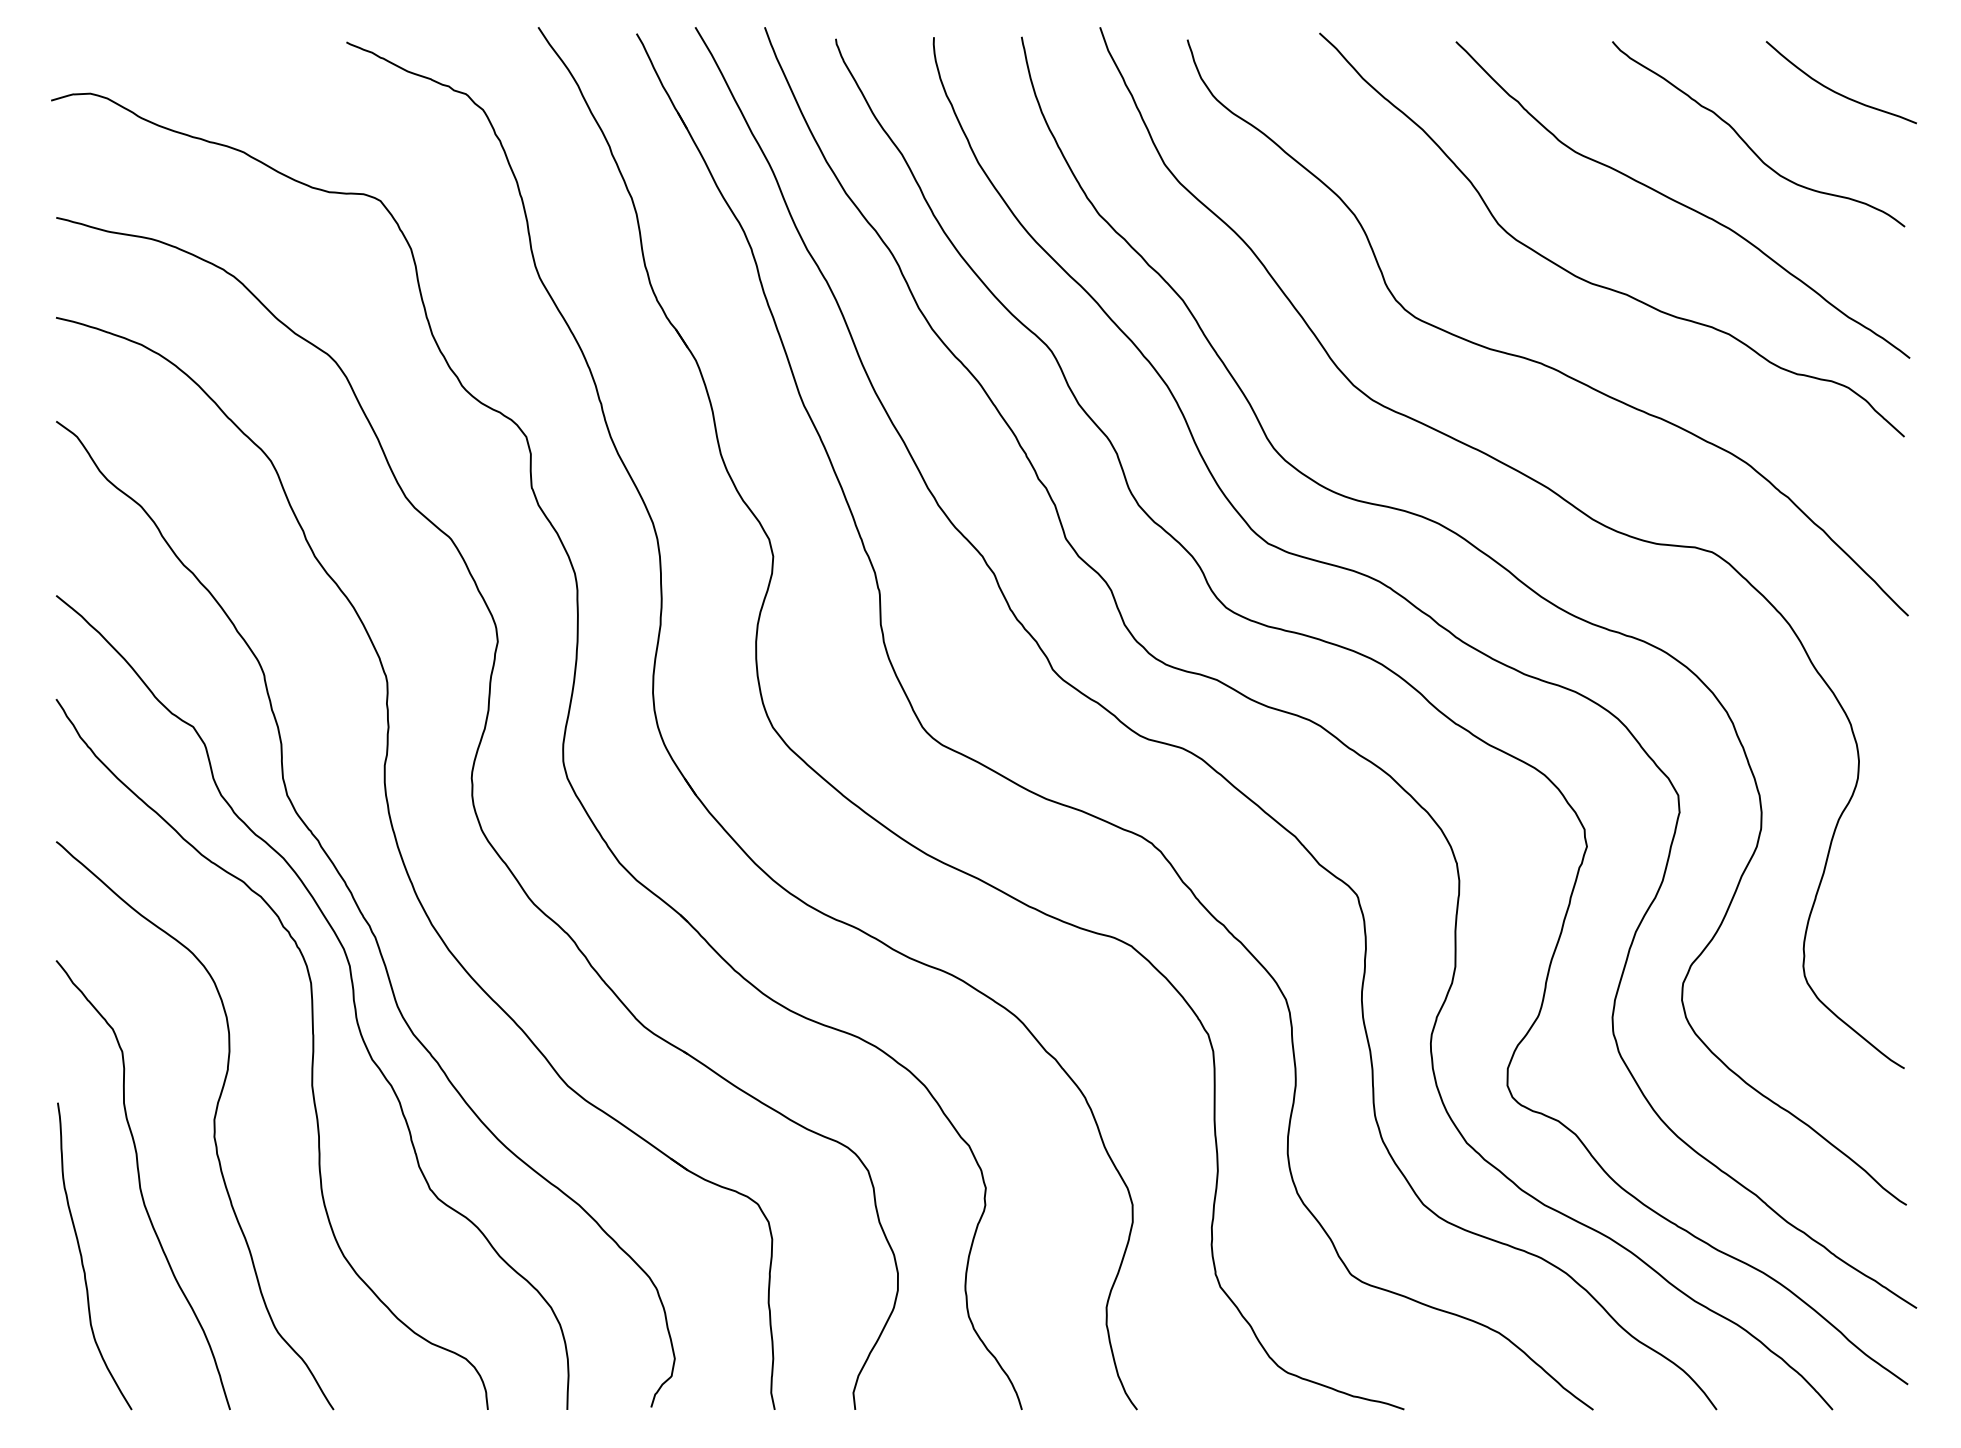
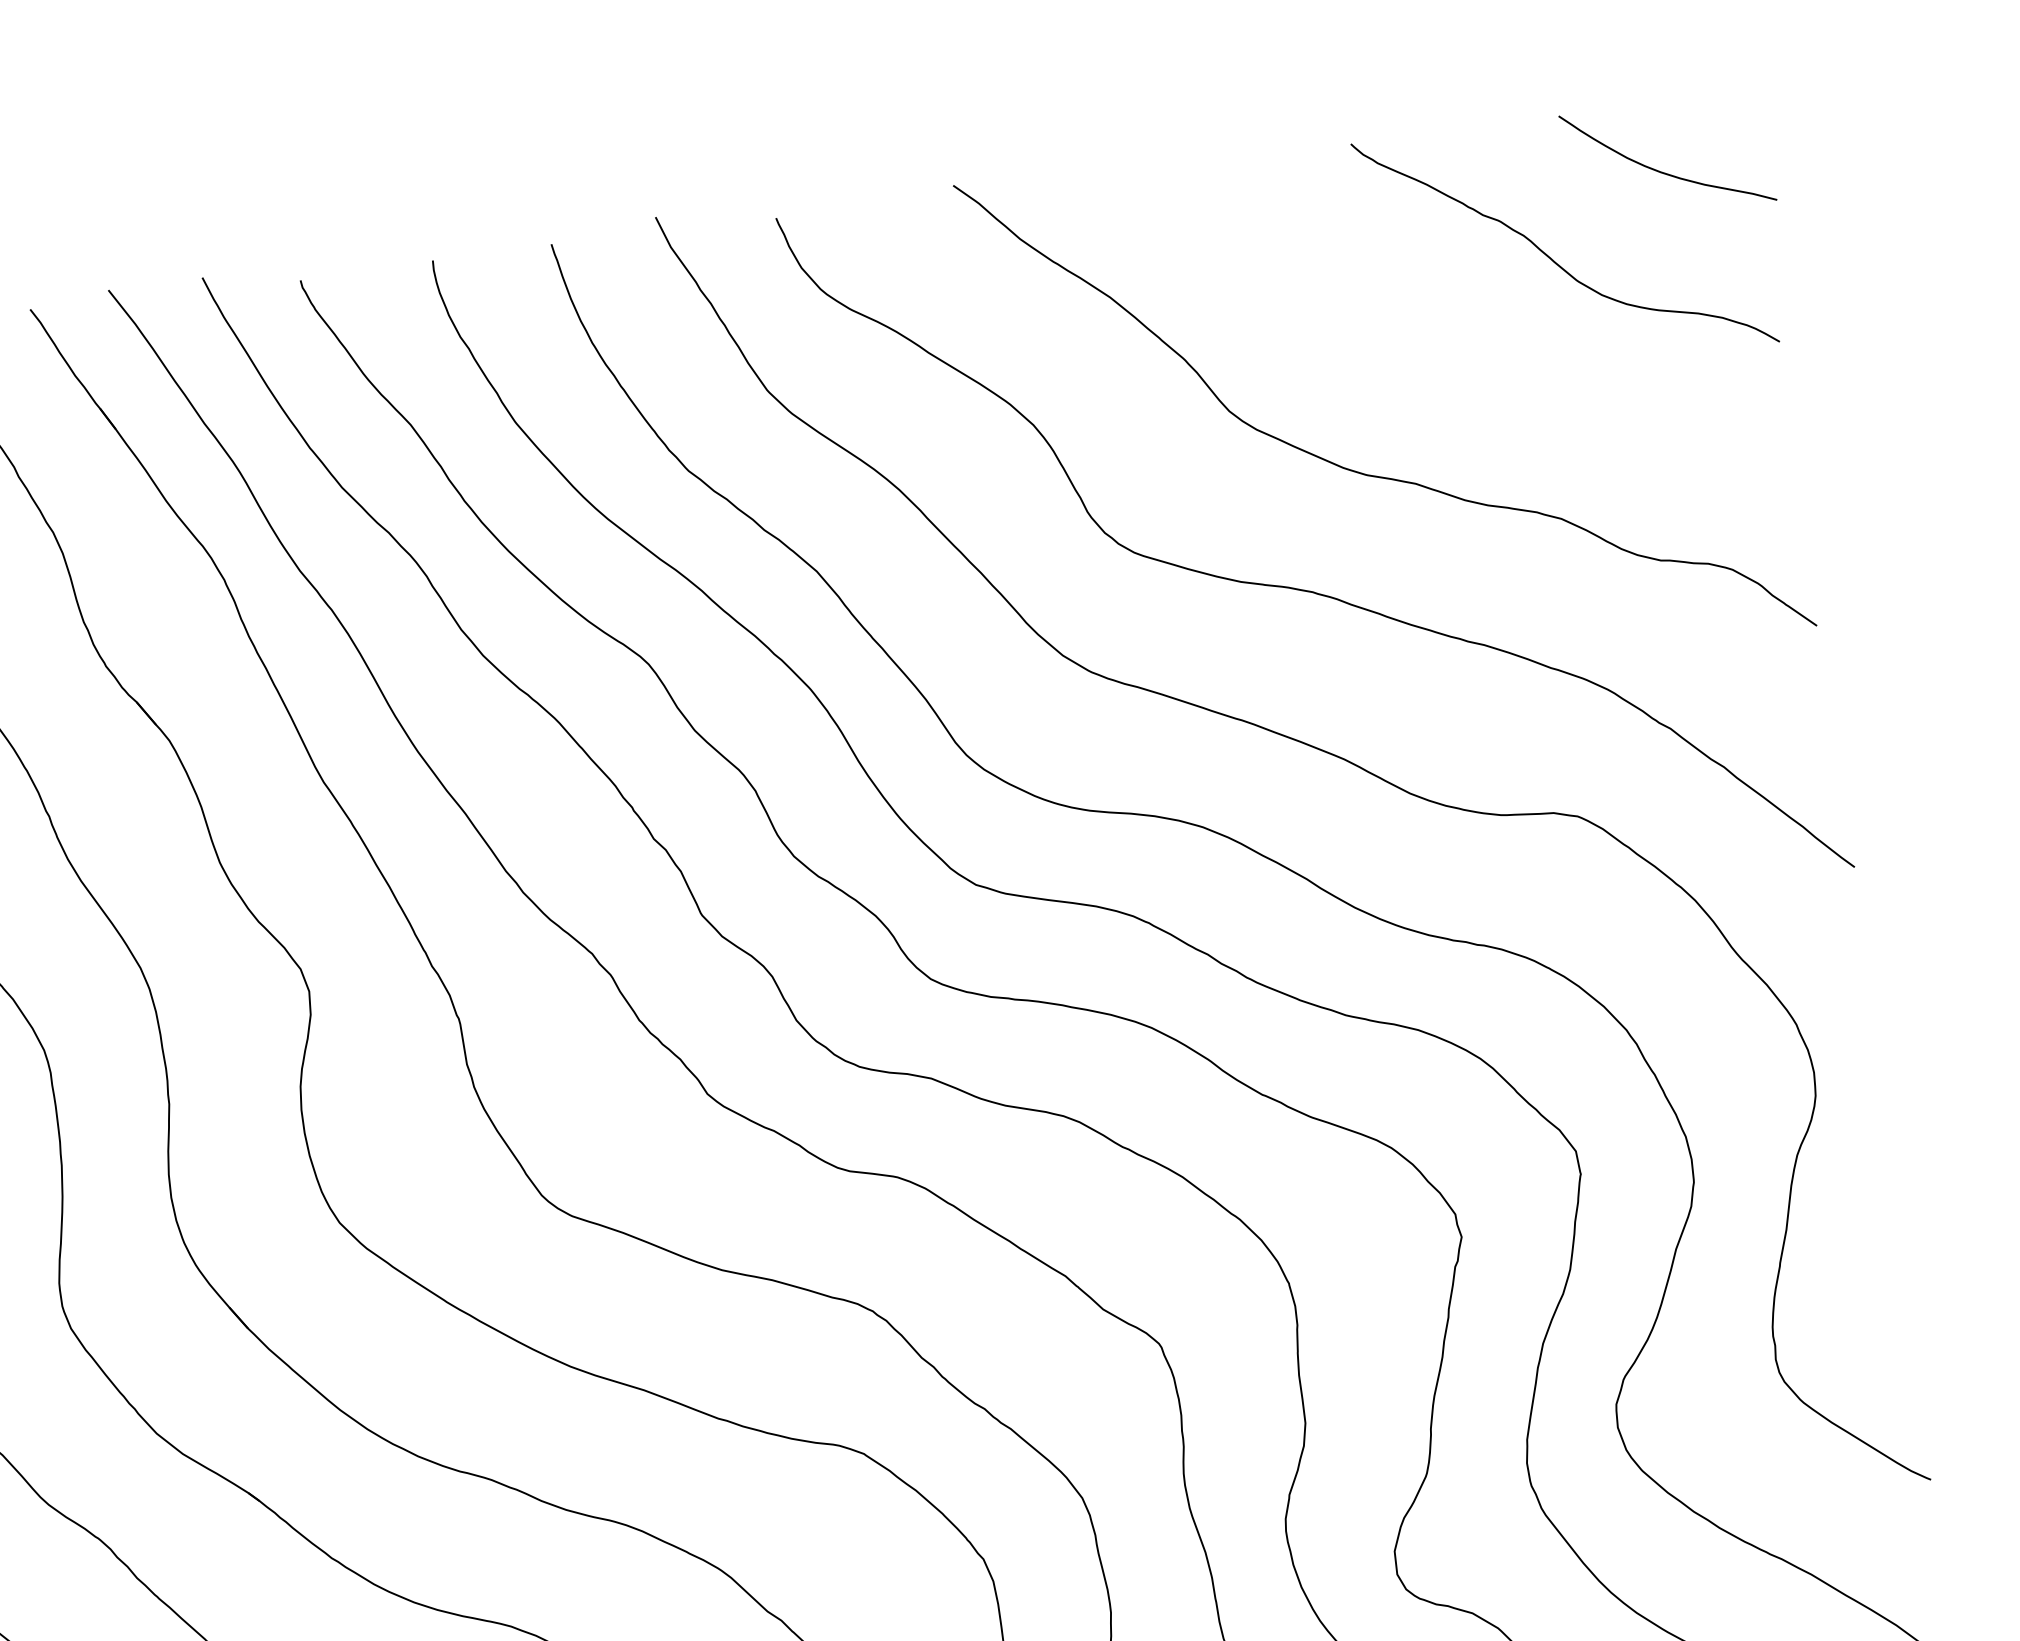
curve: (1680, 202) -> (1471, 349), removed

